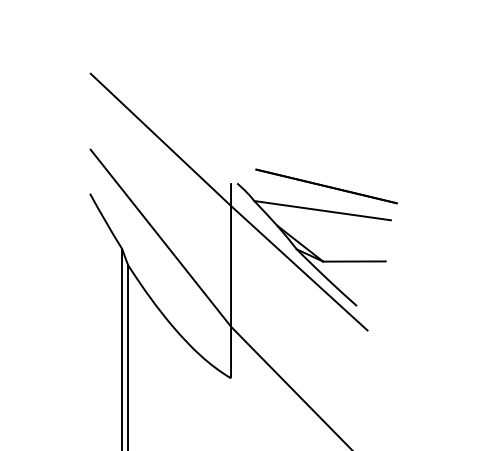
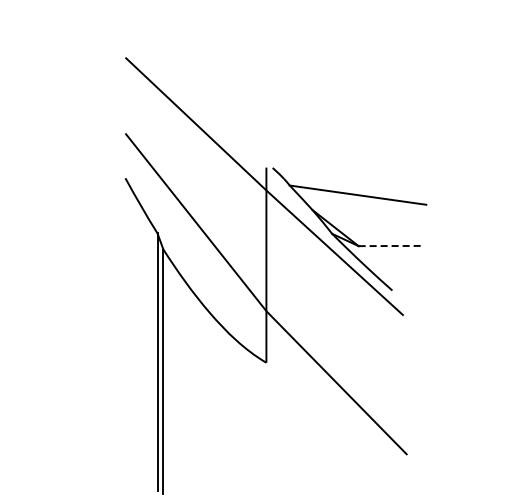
line: (326, 186) -> (361, 170), removed
line: (355, 262) -> (390, 246), solid -> dashed

